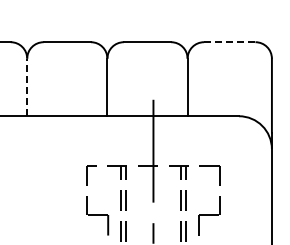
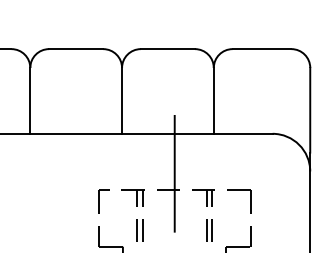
line: (229, 42) -> (261, 49), dashed -> solid
line: (27, 87) -> (30, 100), dashed -> solid

